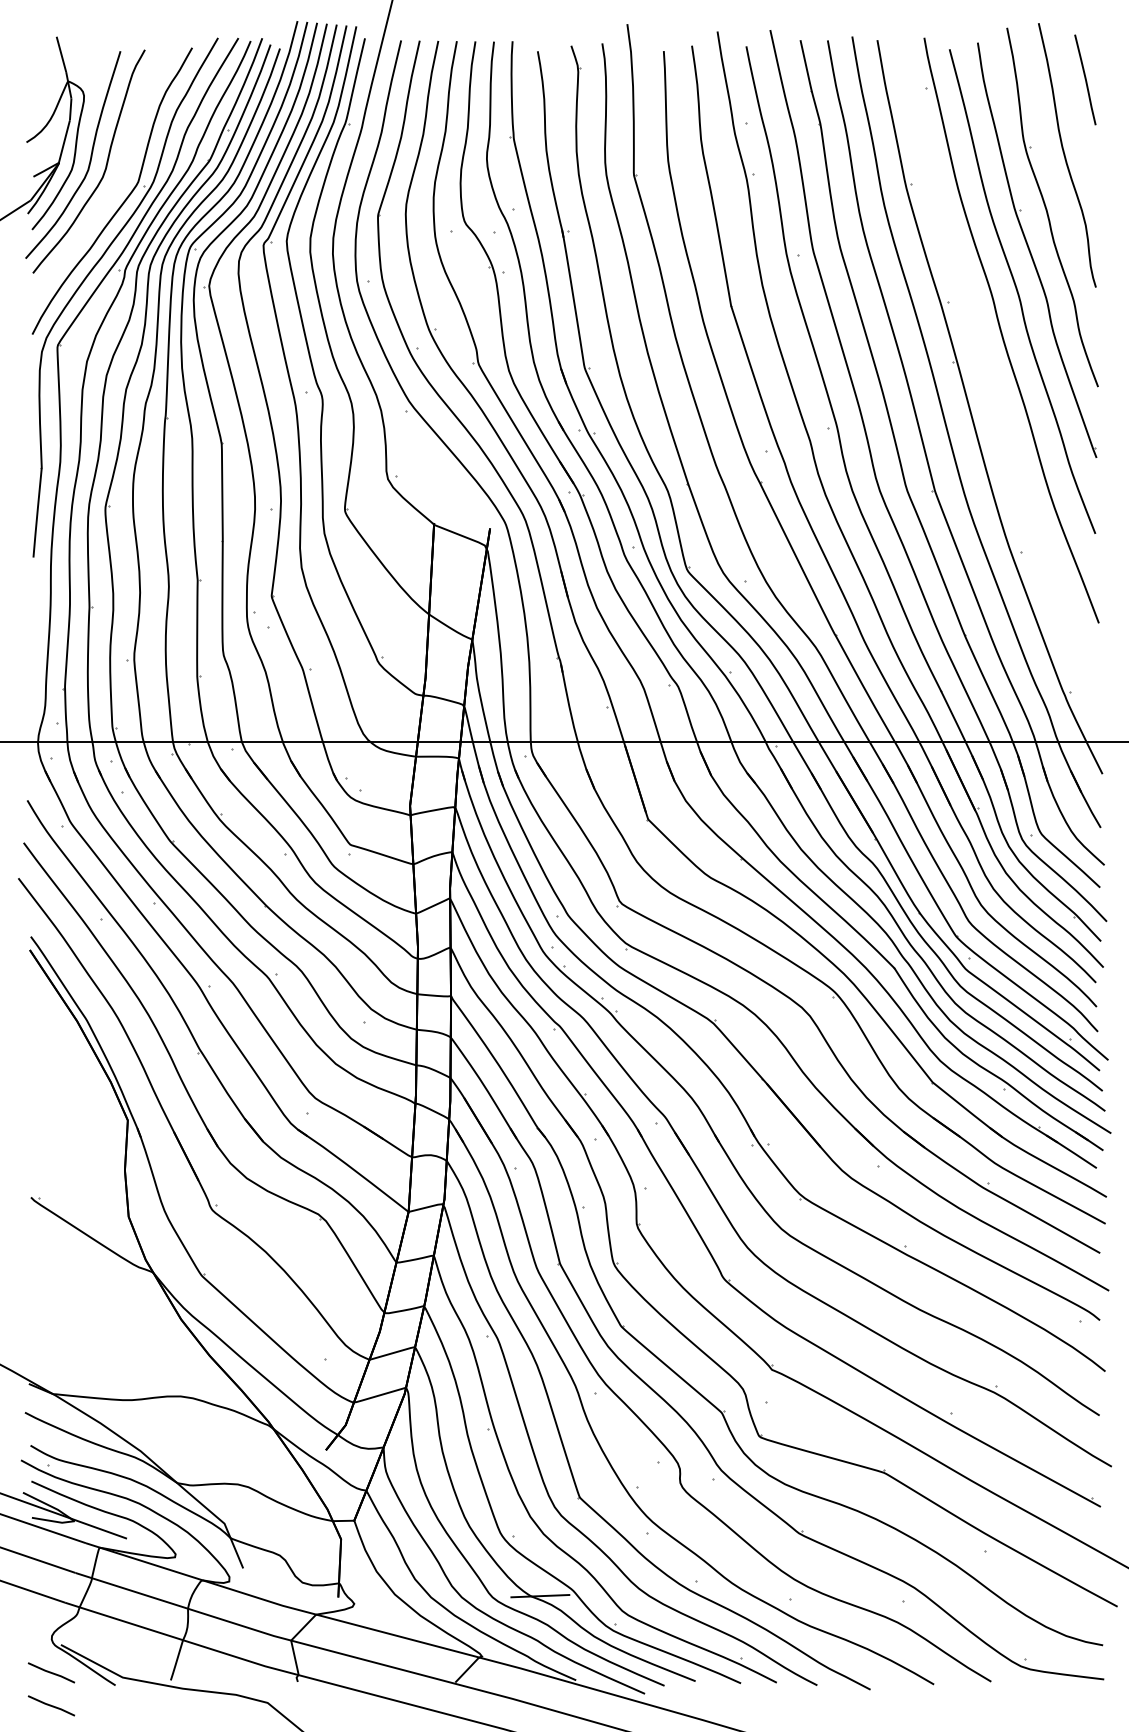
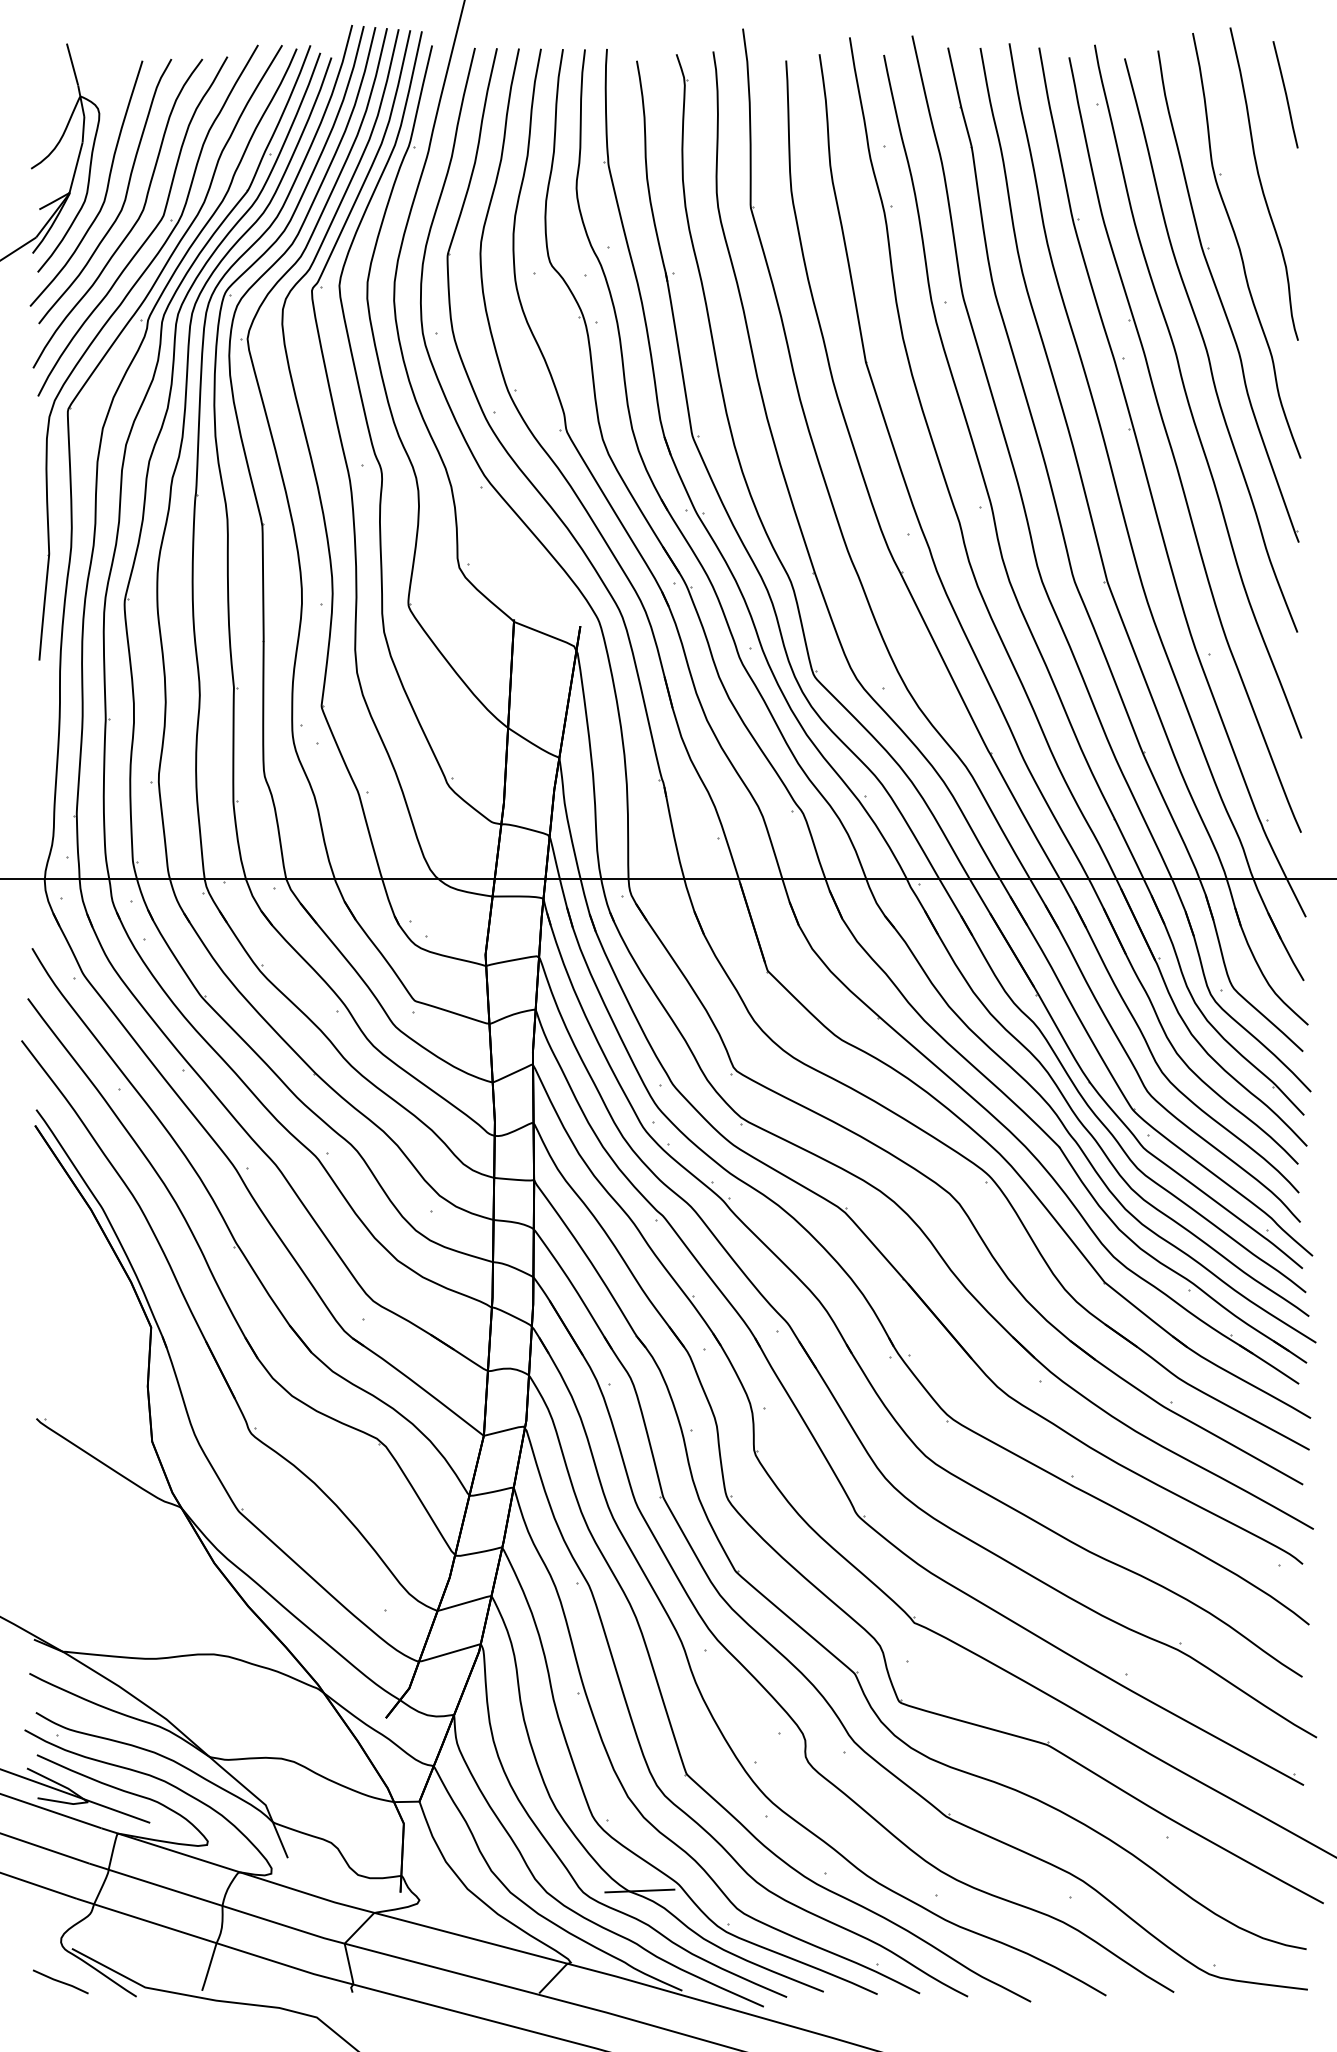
curve: (113, 188) -> (134, 223), added
part: (990, 379) -> (1173, 449), added
line: (51, 1705) -> (60, 2020), removed

